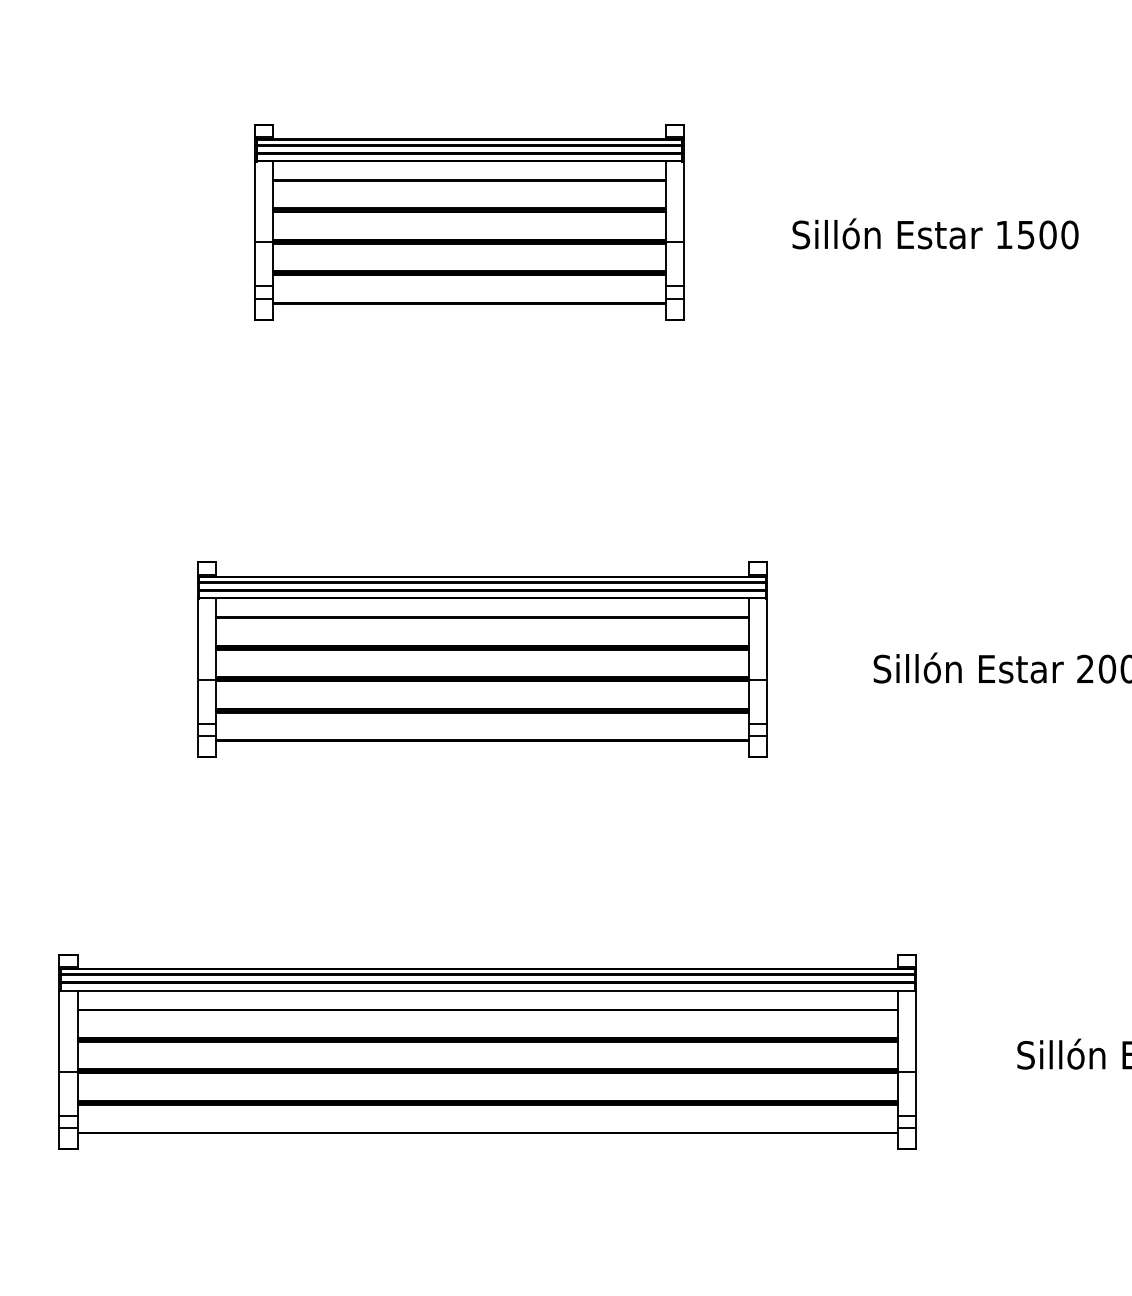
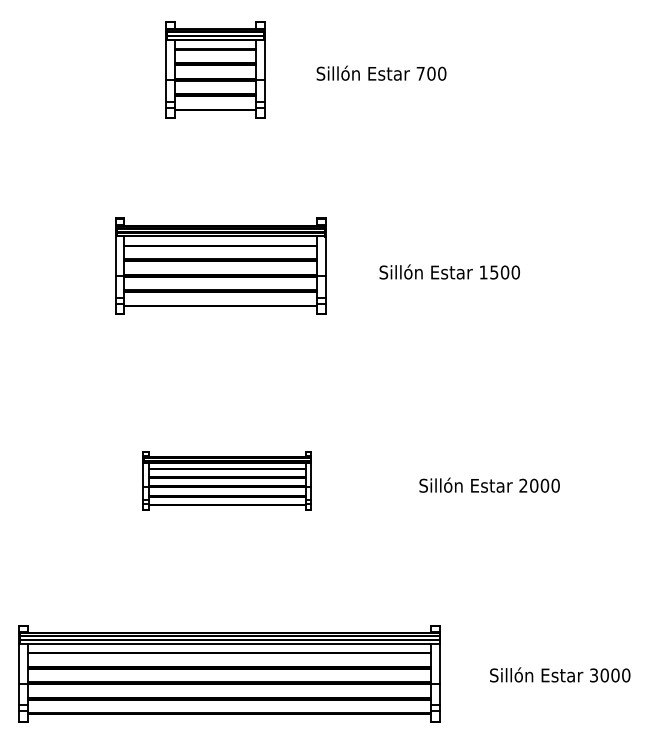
part: (480, 658) -> (226, 480), size x0.6

